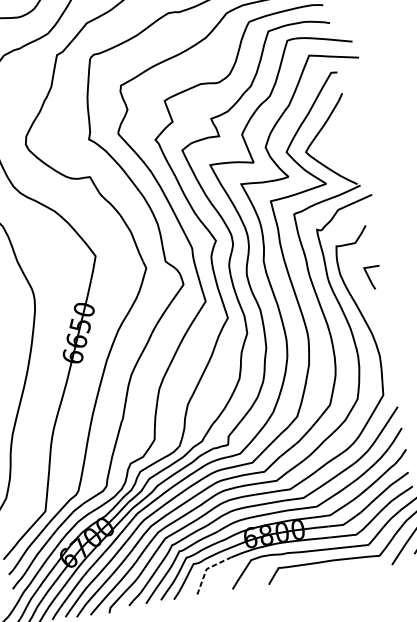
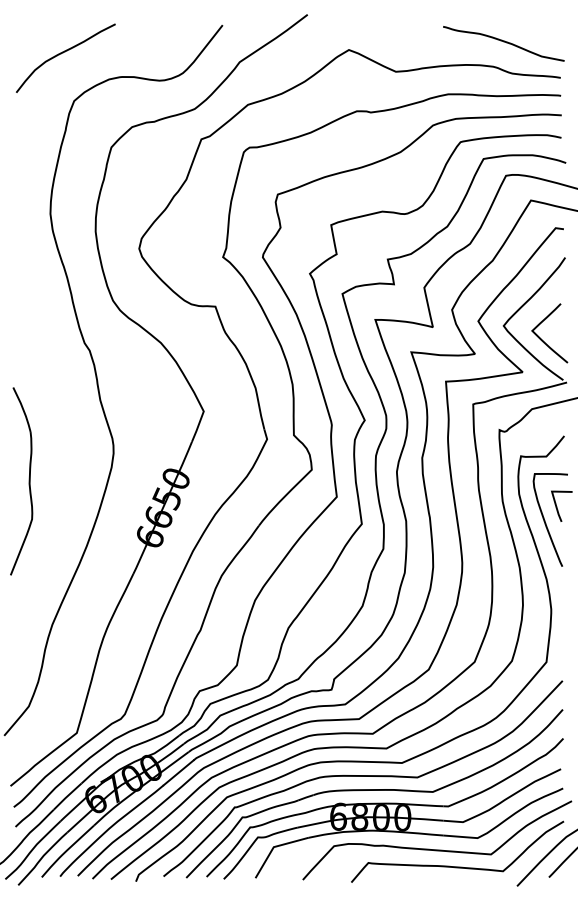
curve: (336, 156) -> (542, 339), added
curve: (363, 290) -> (545, 520), added
line: (206, 569) -> (273, 847), dashed -> solid

